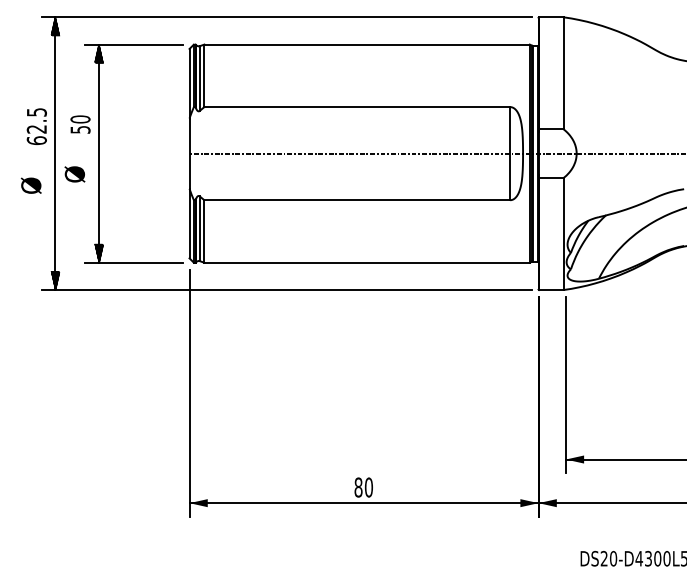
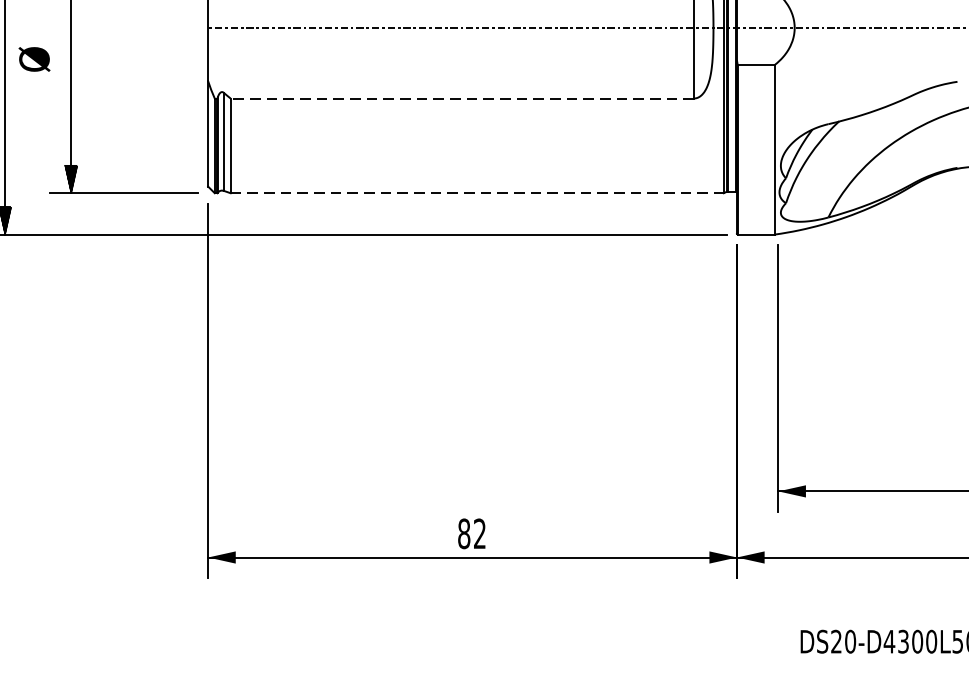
line: (357, 200) -> (462, 98), solid -> dashed
line: (367, 262) -> (477, 192), solid -> dashed
text: (368, 487) -> (479, 533), 80 -> 82

